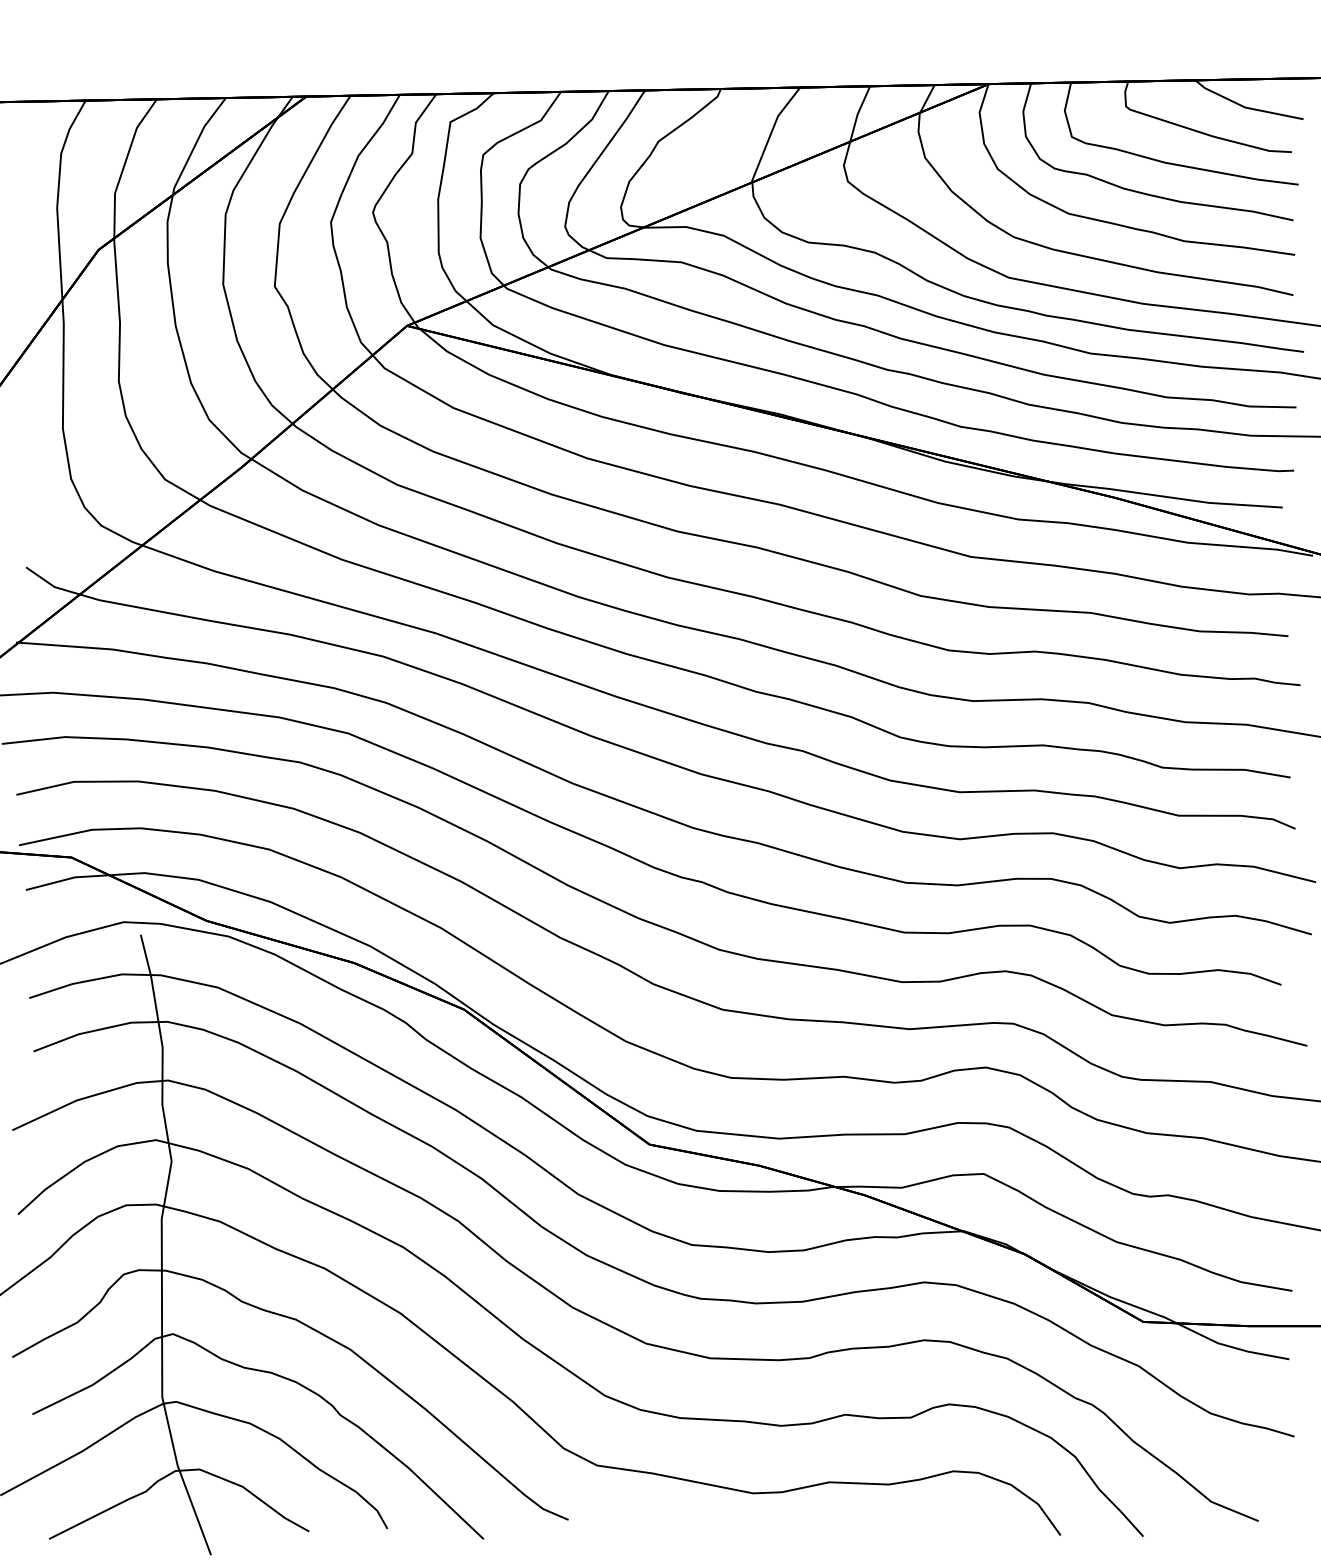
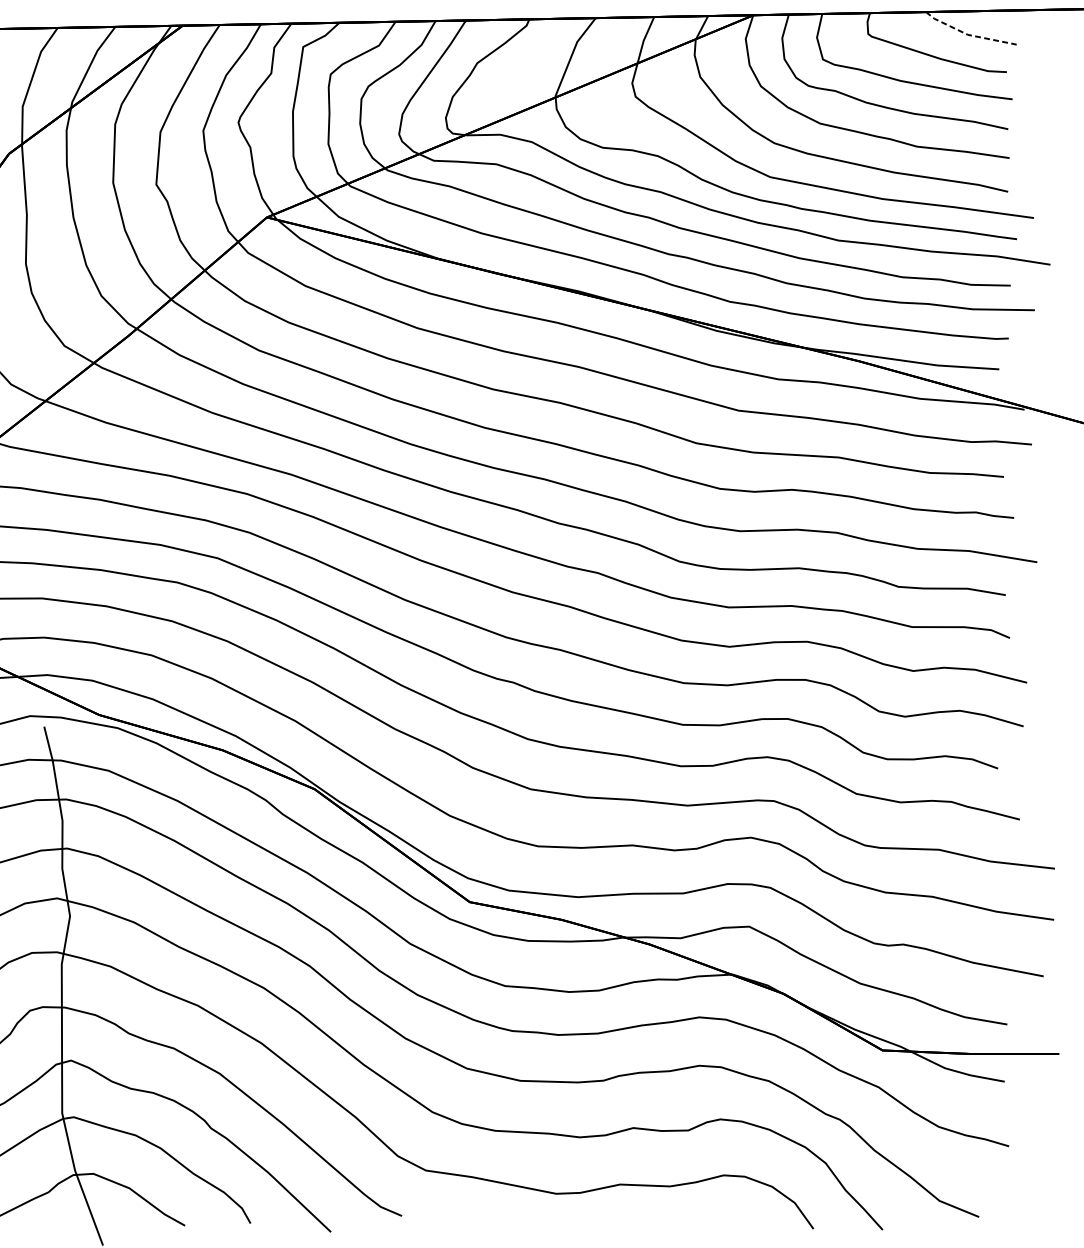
line: (1245, 107) -> (968, 34), solid -> dashed

